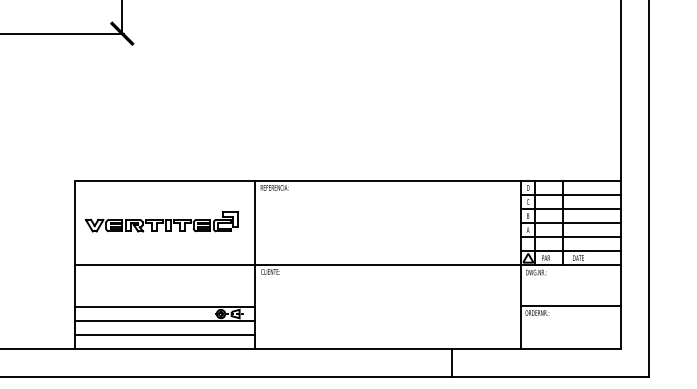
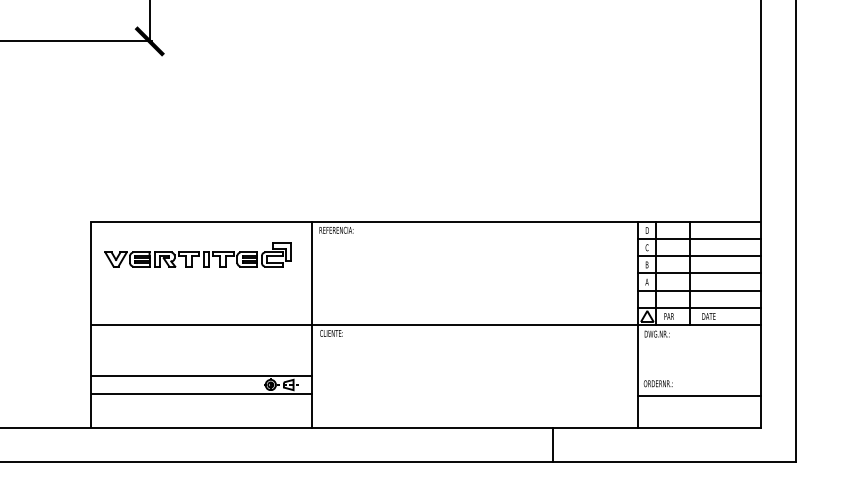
part: (161, 221) -> (197, 254), moved
line: (571, 305) -> (700, 395), moved
line: (164, 335) -> (201, 411), removed

